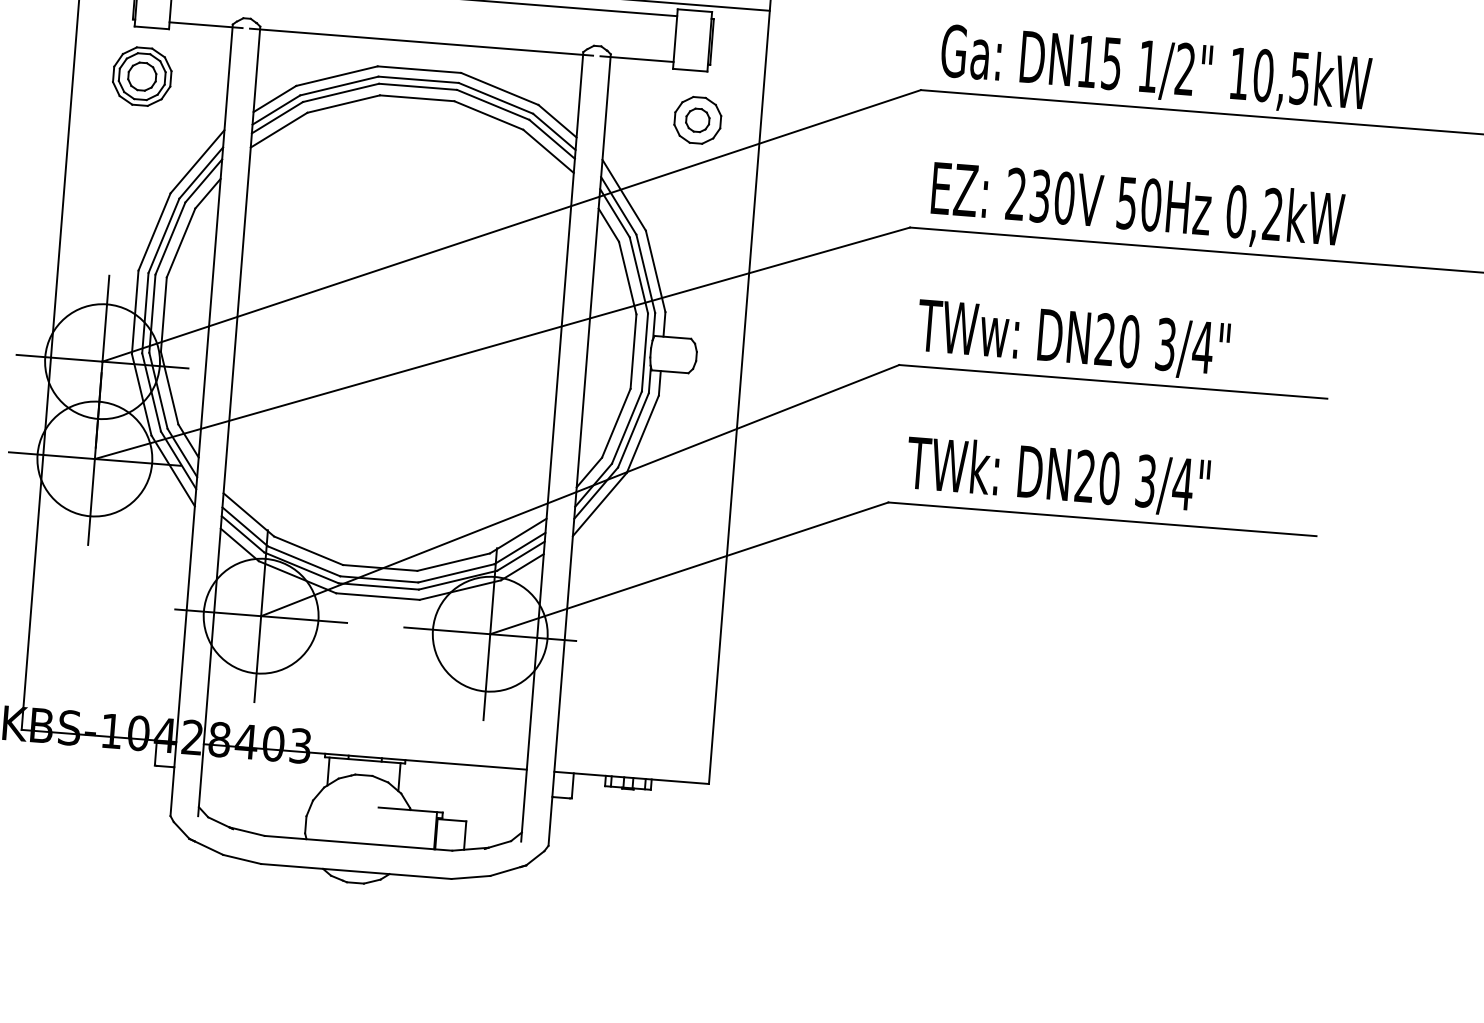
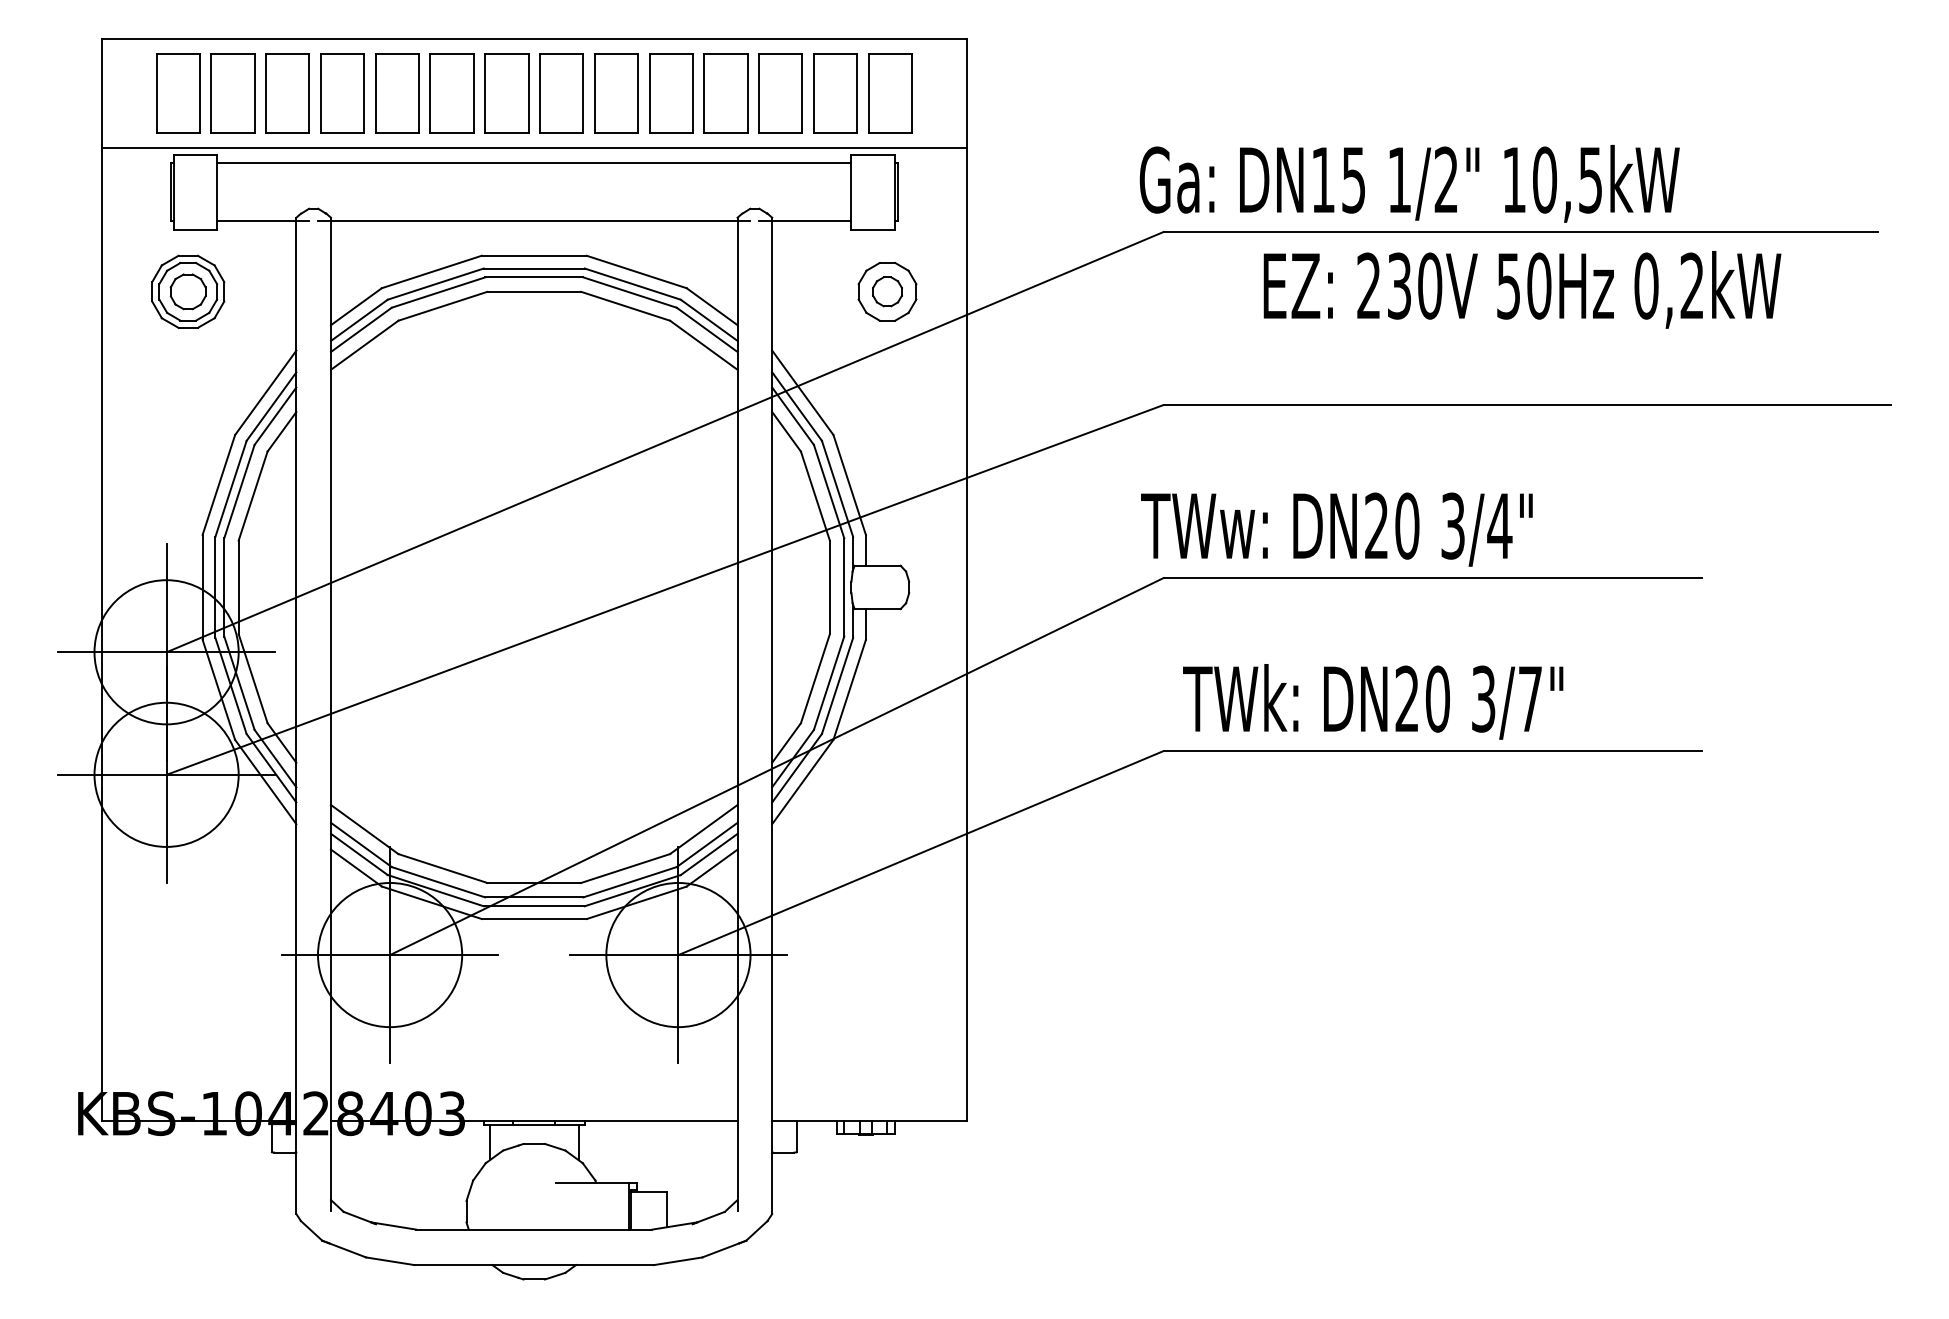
text: (1155, 69) -> (1409, 183), moved
text: (1137, 206) -> (1522, 289), moved
text: (1073, 339) -> (1336, 529), moved
text: (1183, 483) -> (1530, 698), 3/4" -> 3/7"

